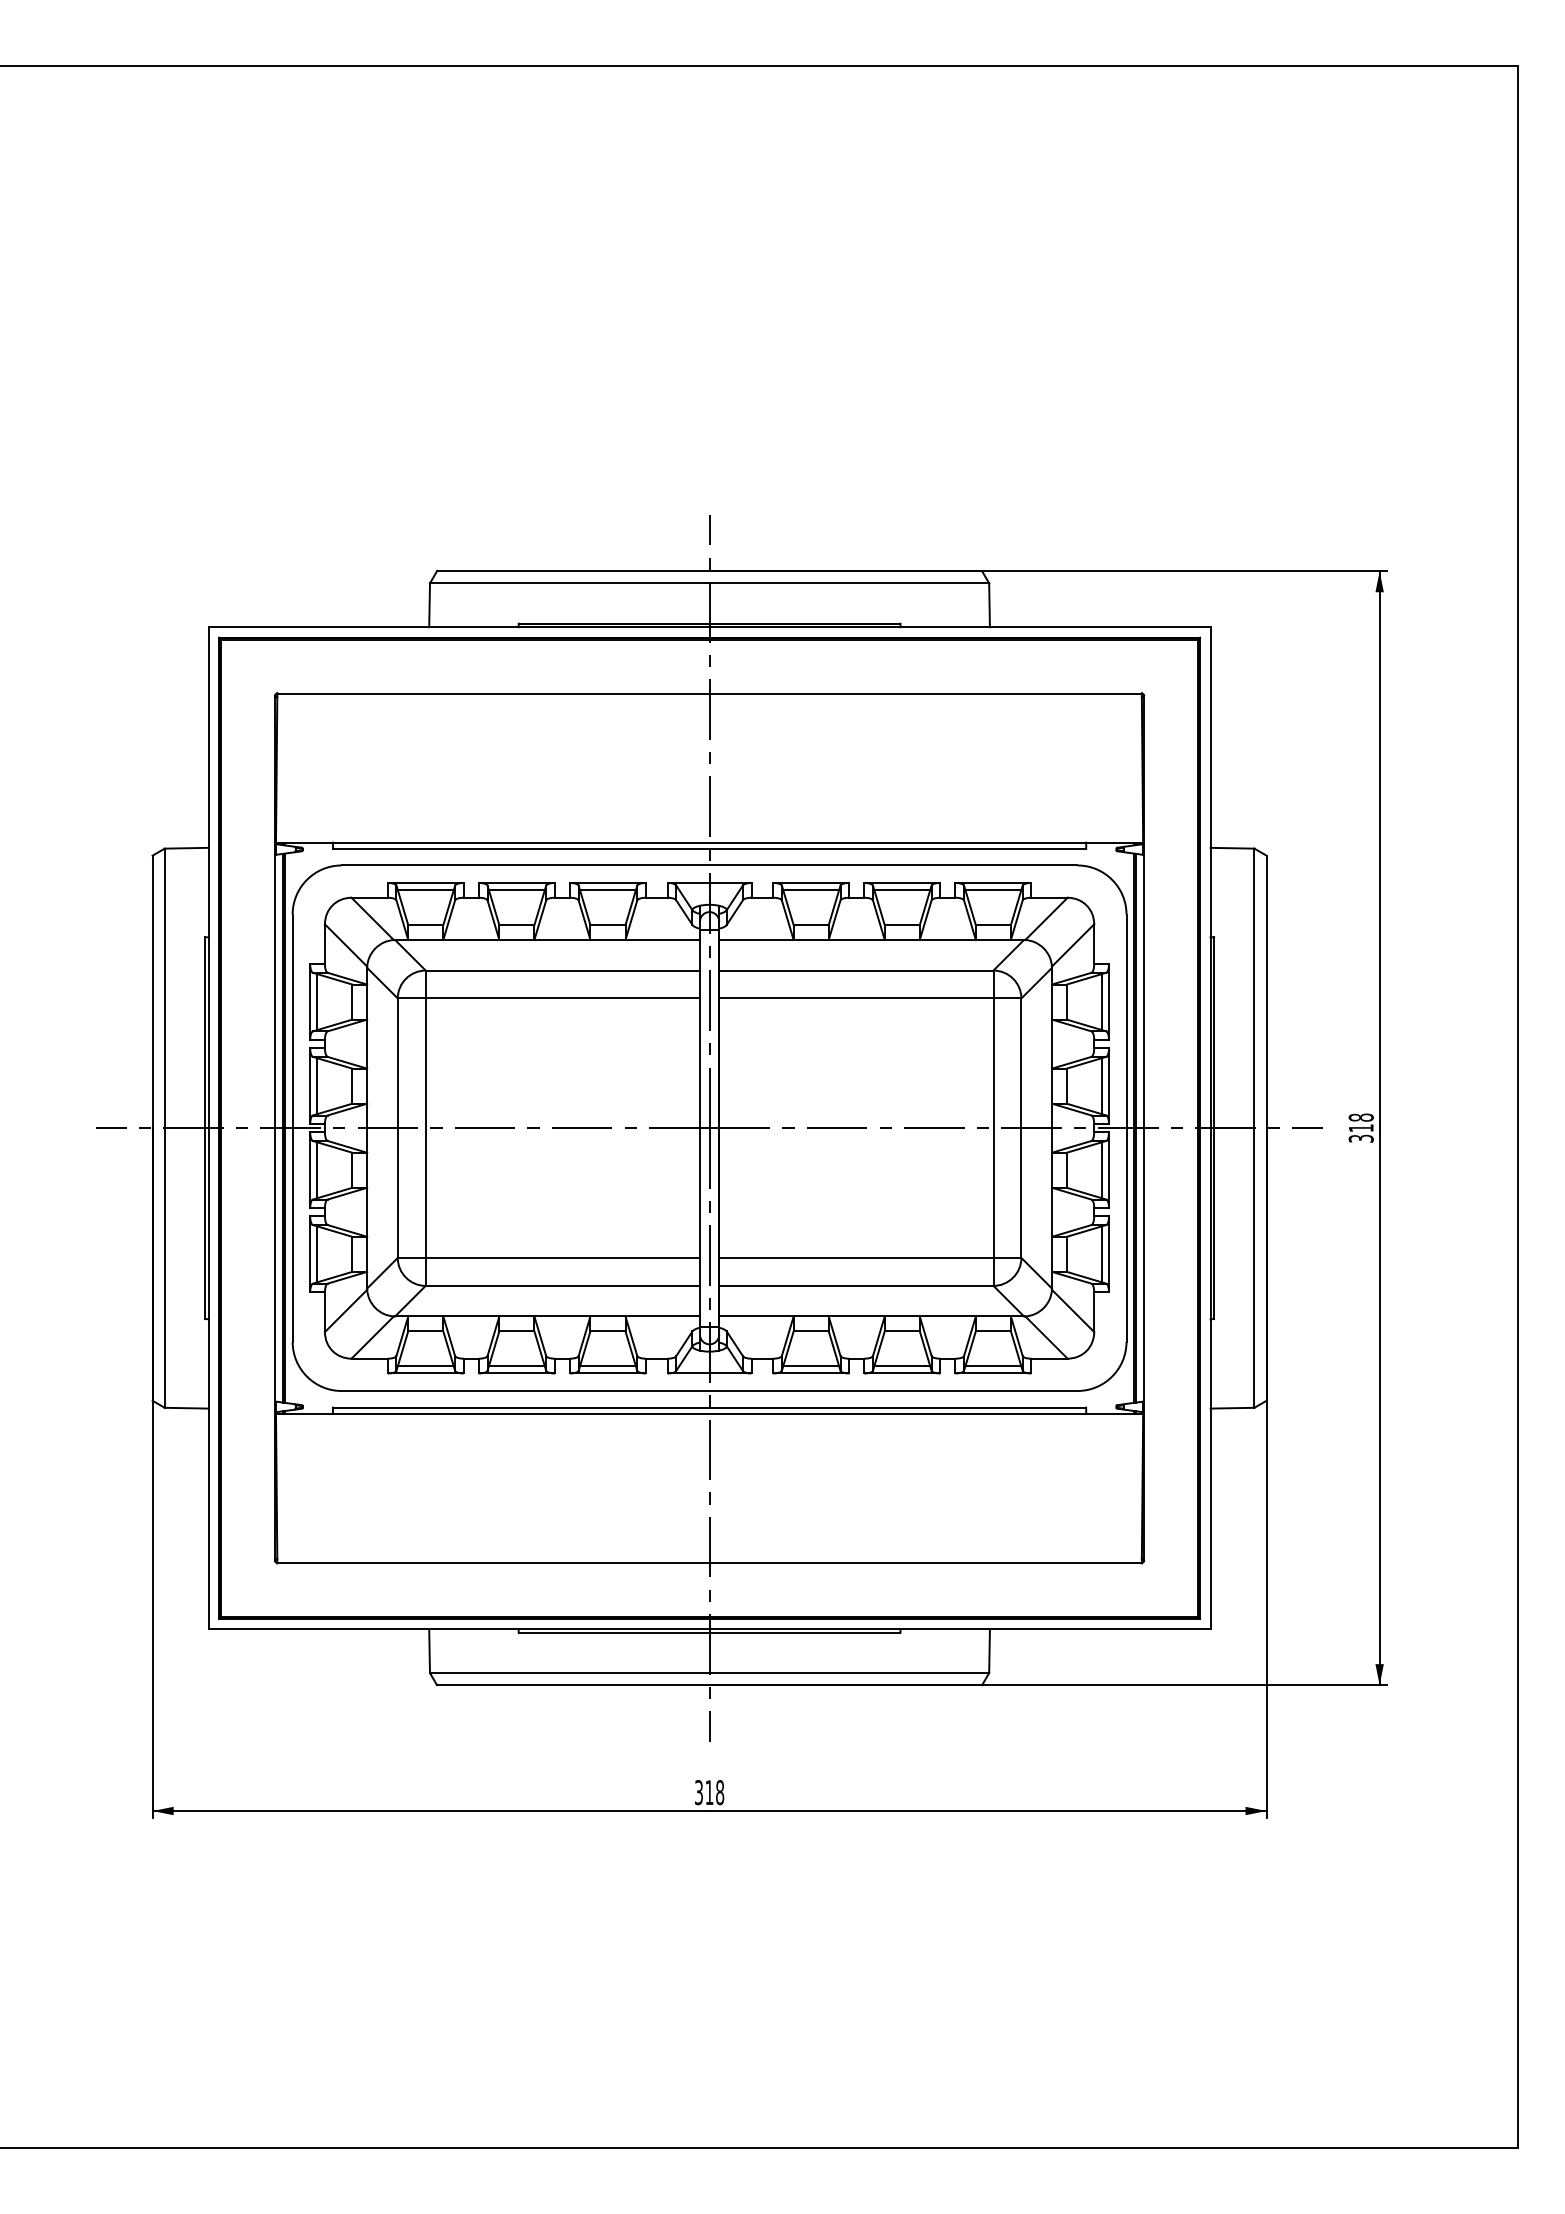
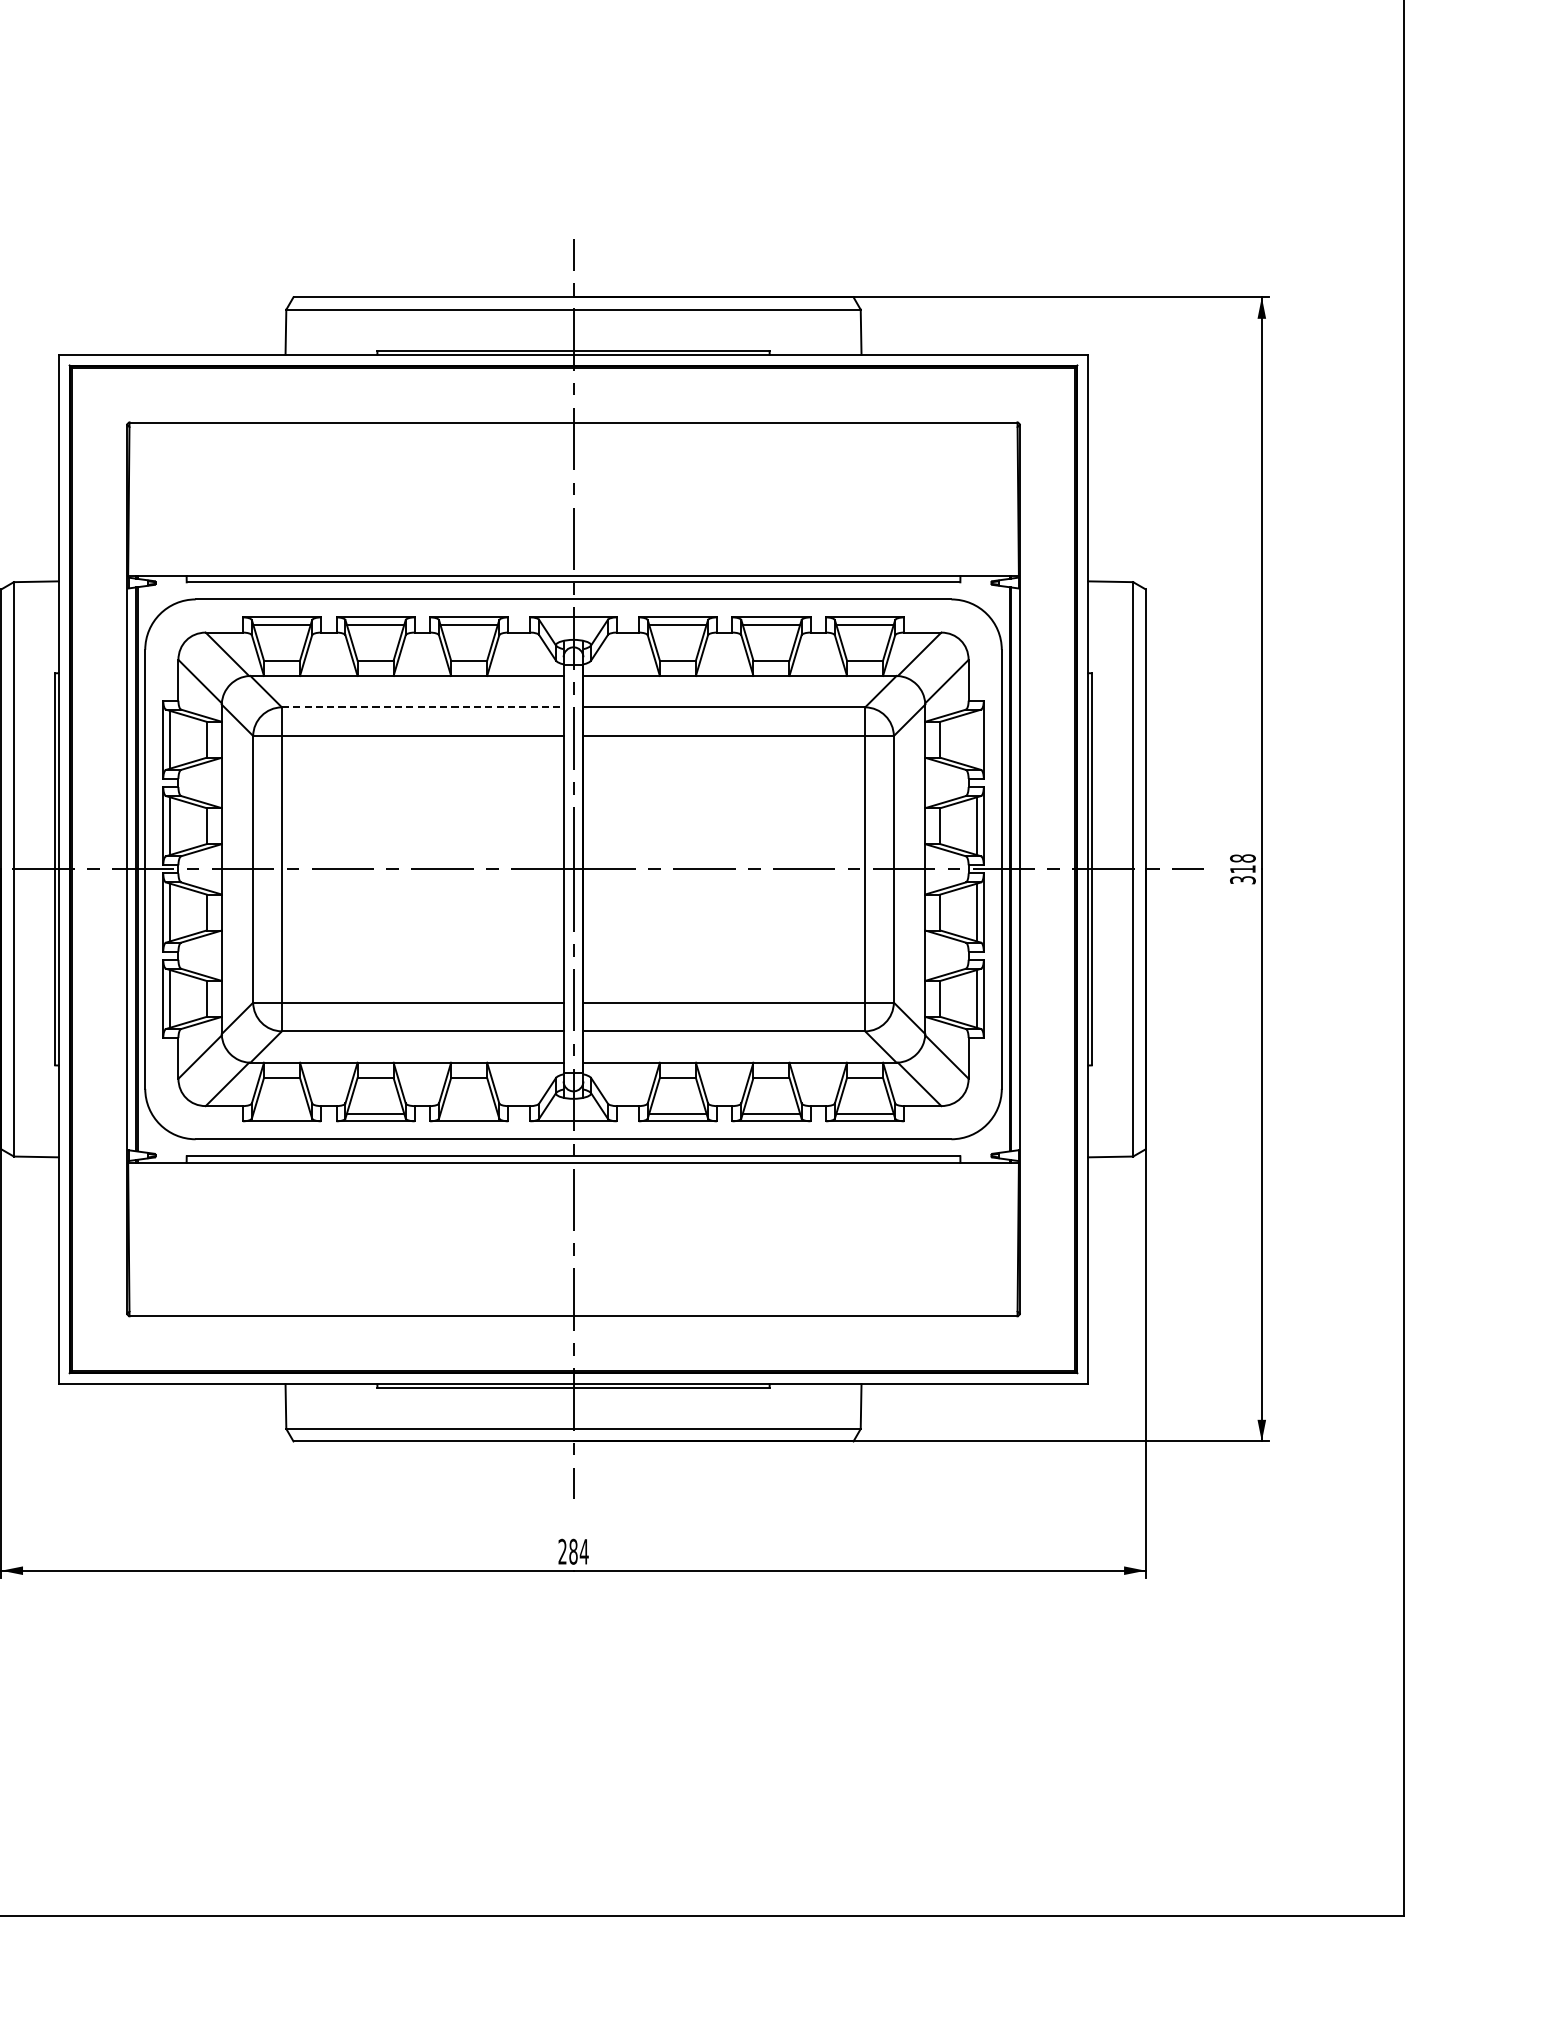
line: (563, 970) -> (423, 707), solid -> dashed
line: (1101, 1002) -> (976, 740), removed
line: (425, 1366) -> (281, 1114), removed
line: (607, 1366) -> (468, 1114), removed
text: (709, 1792) -> (573, 1551), 318 -> 284

